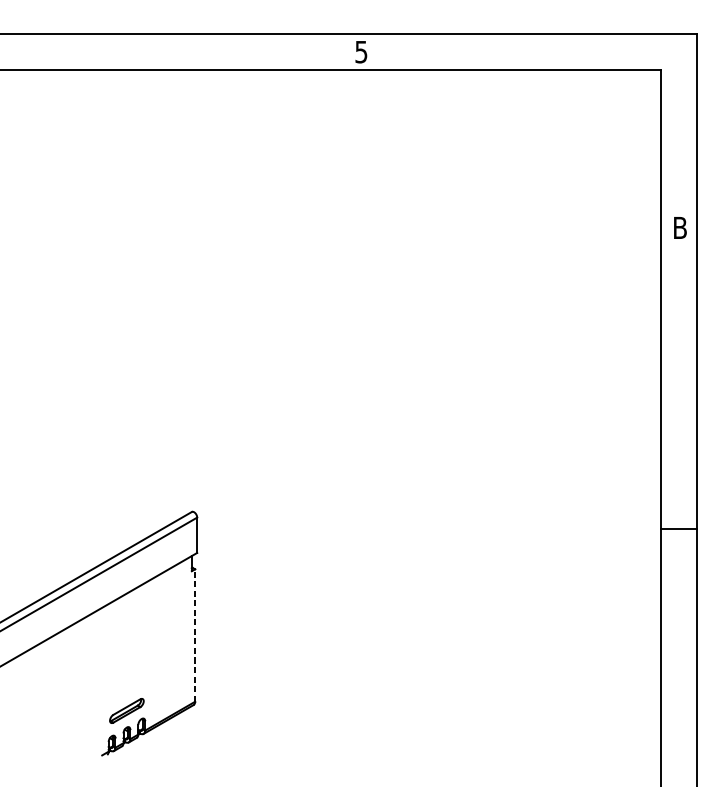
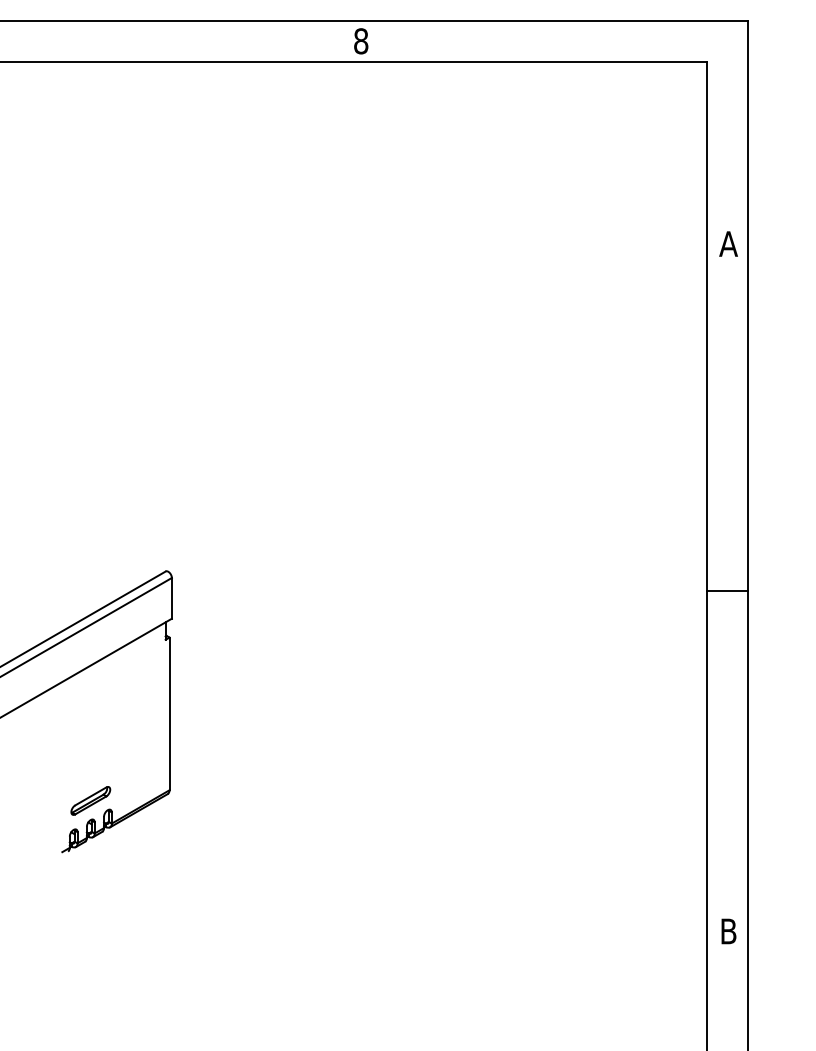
text: (361, 52) -> (361, 41), 5 -> 8
text: (680, 227) -> (728, 243), B -> A
line: (195, 635) -> (169, 713), dashed -> solid

